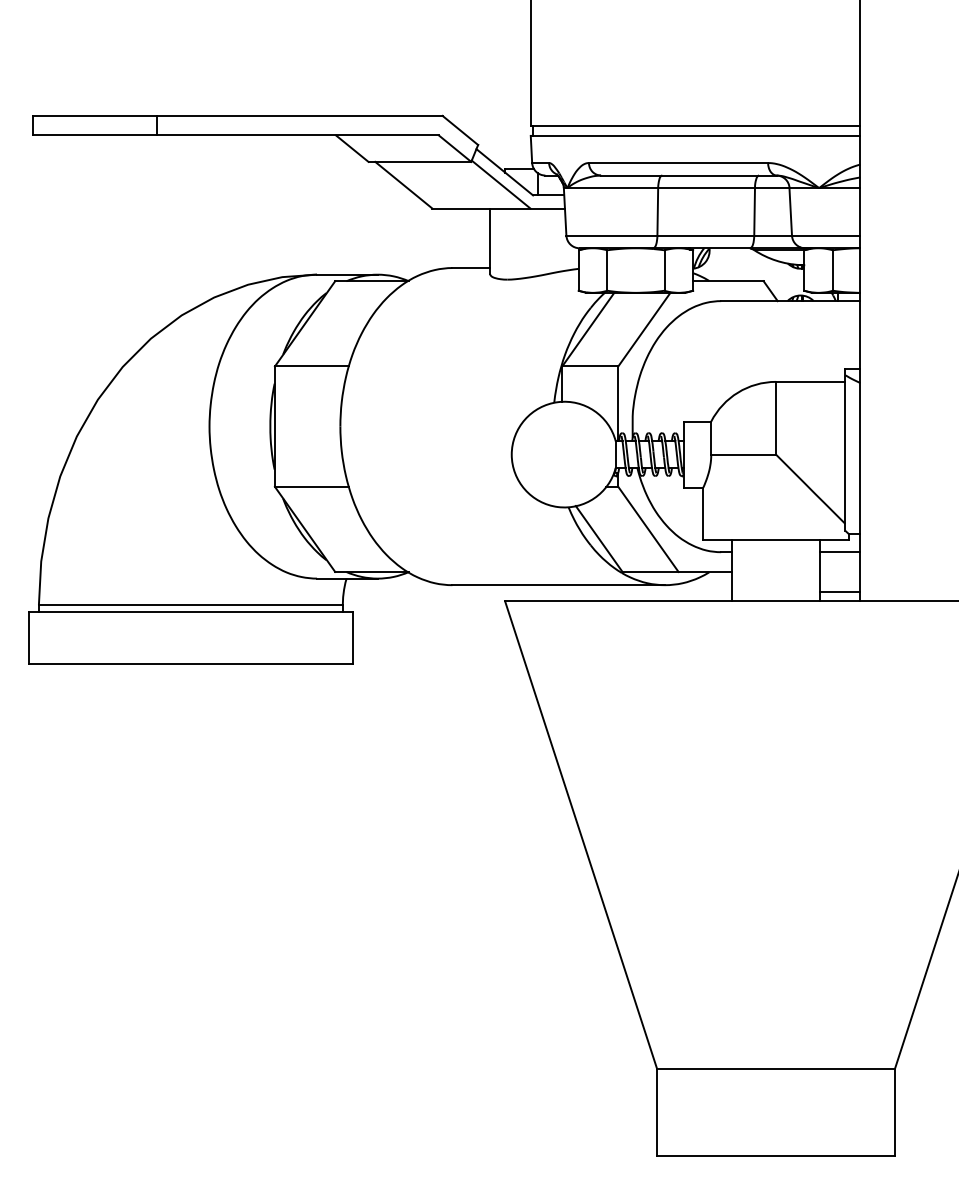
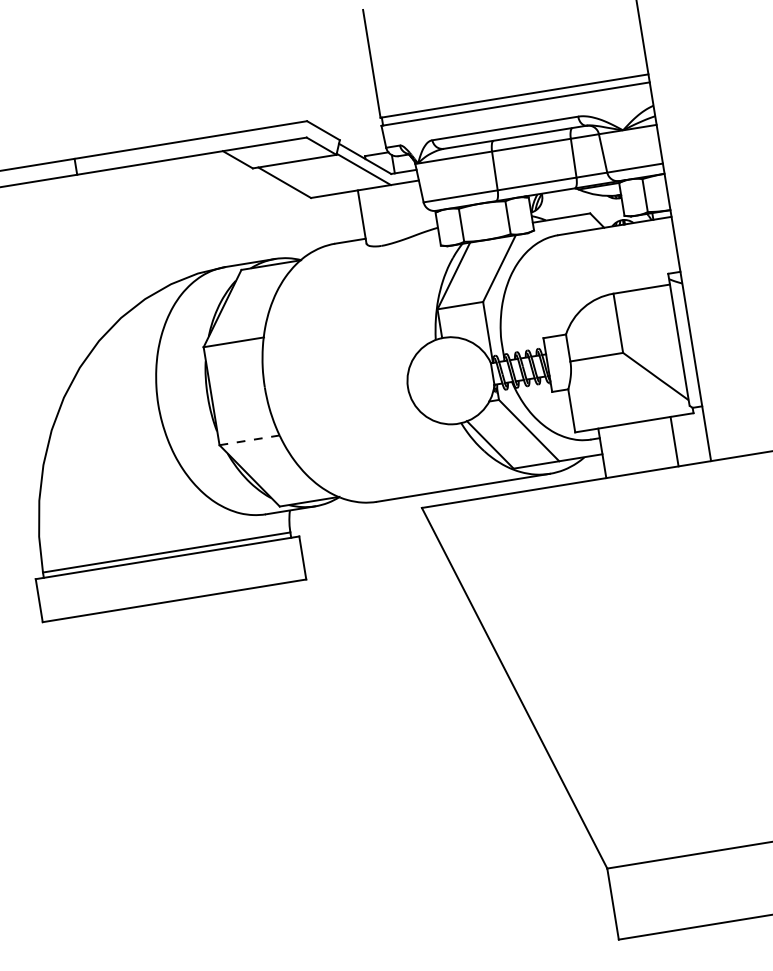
line: (312, 486) -> (250, 439), solid -> dashed
line: (840, 552) -> (688, 424), removed
line: (840, 591) -> (693, 455), removed

